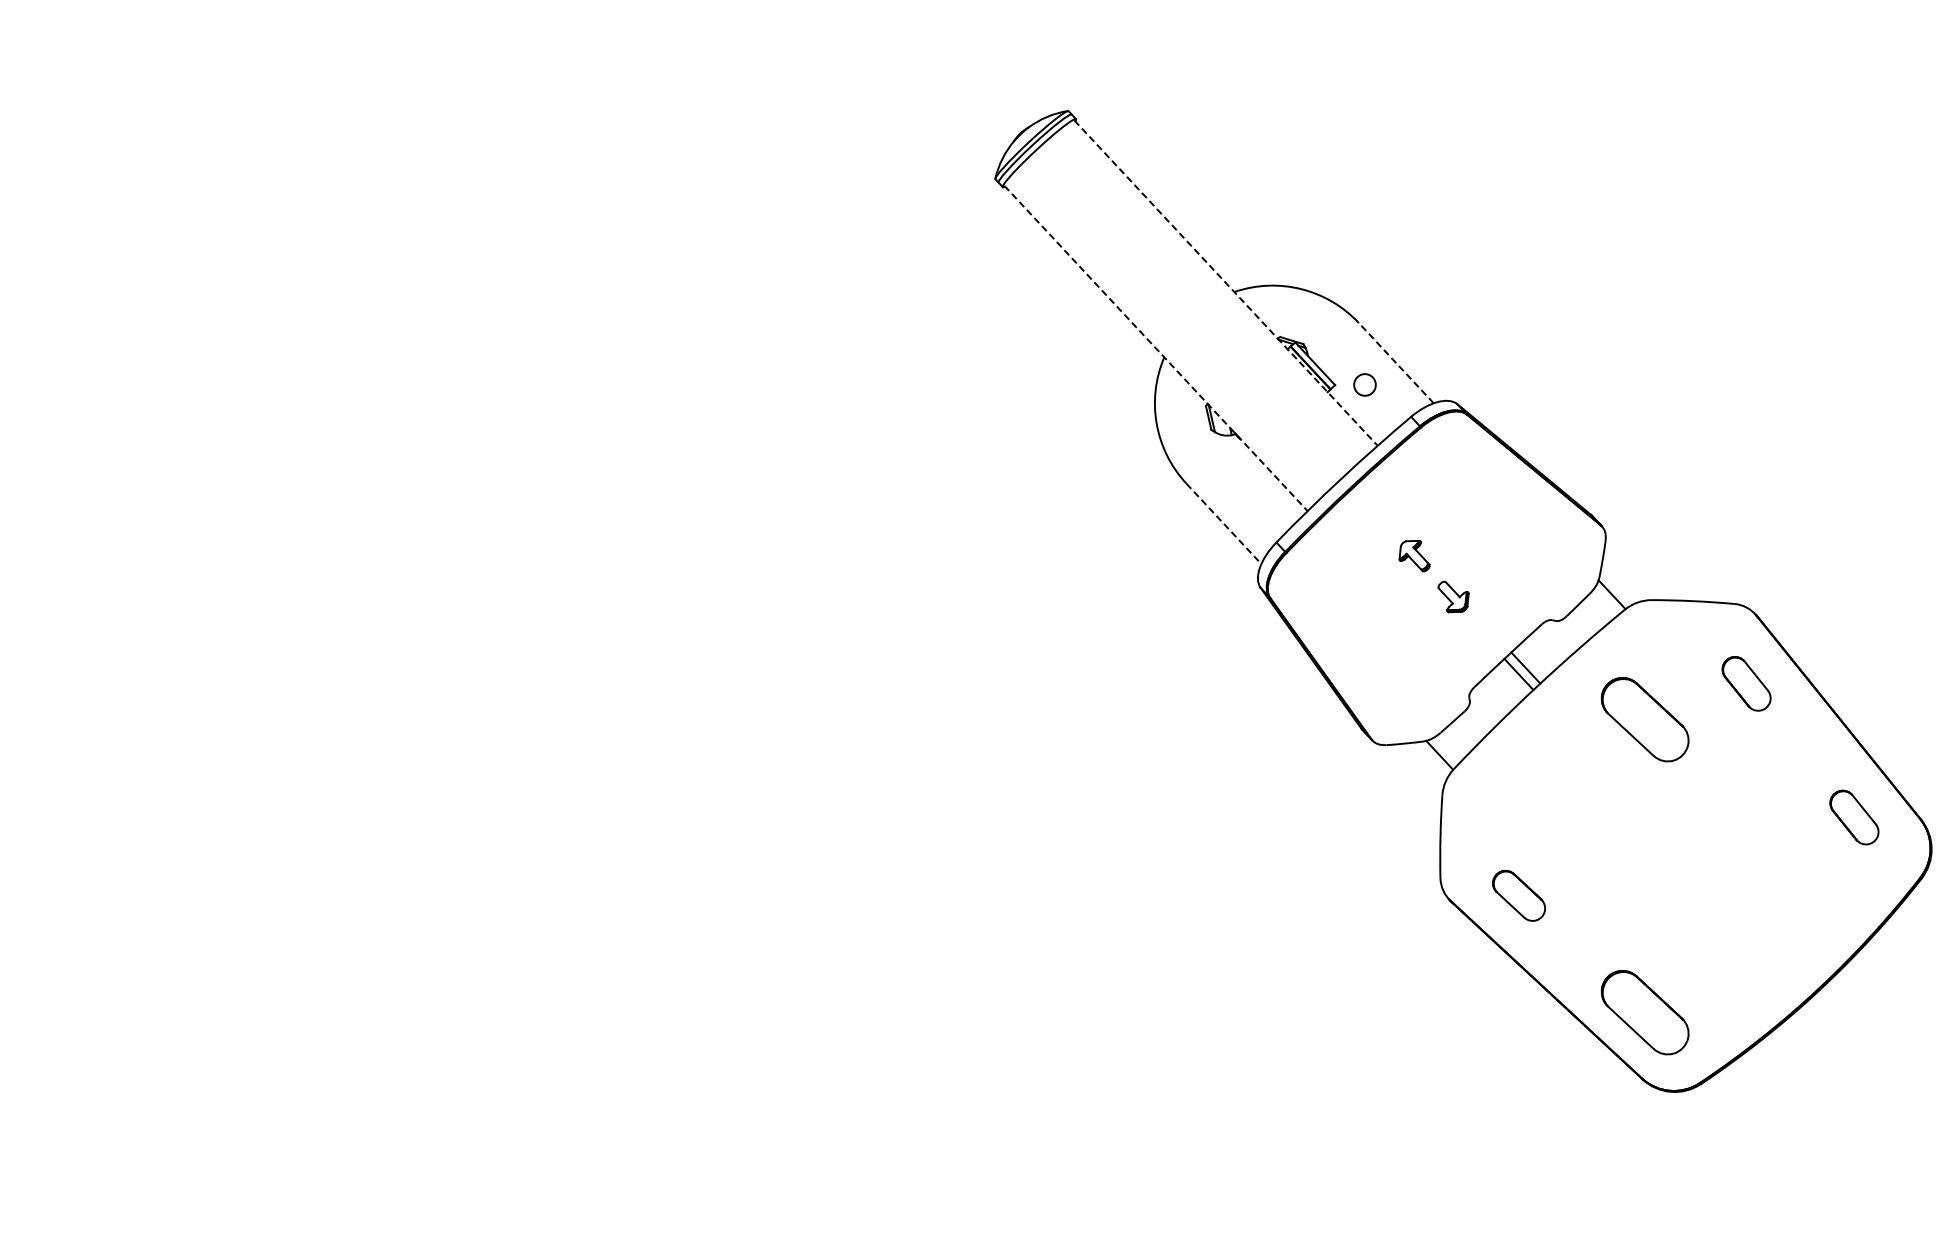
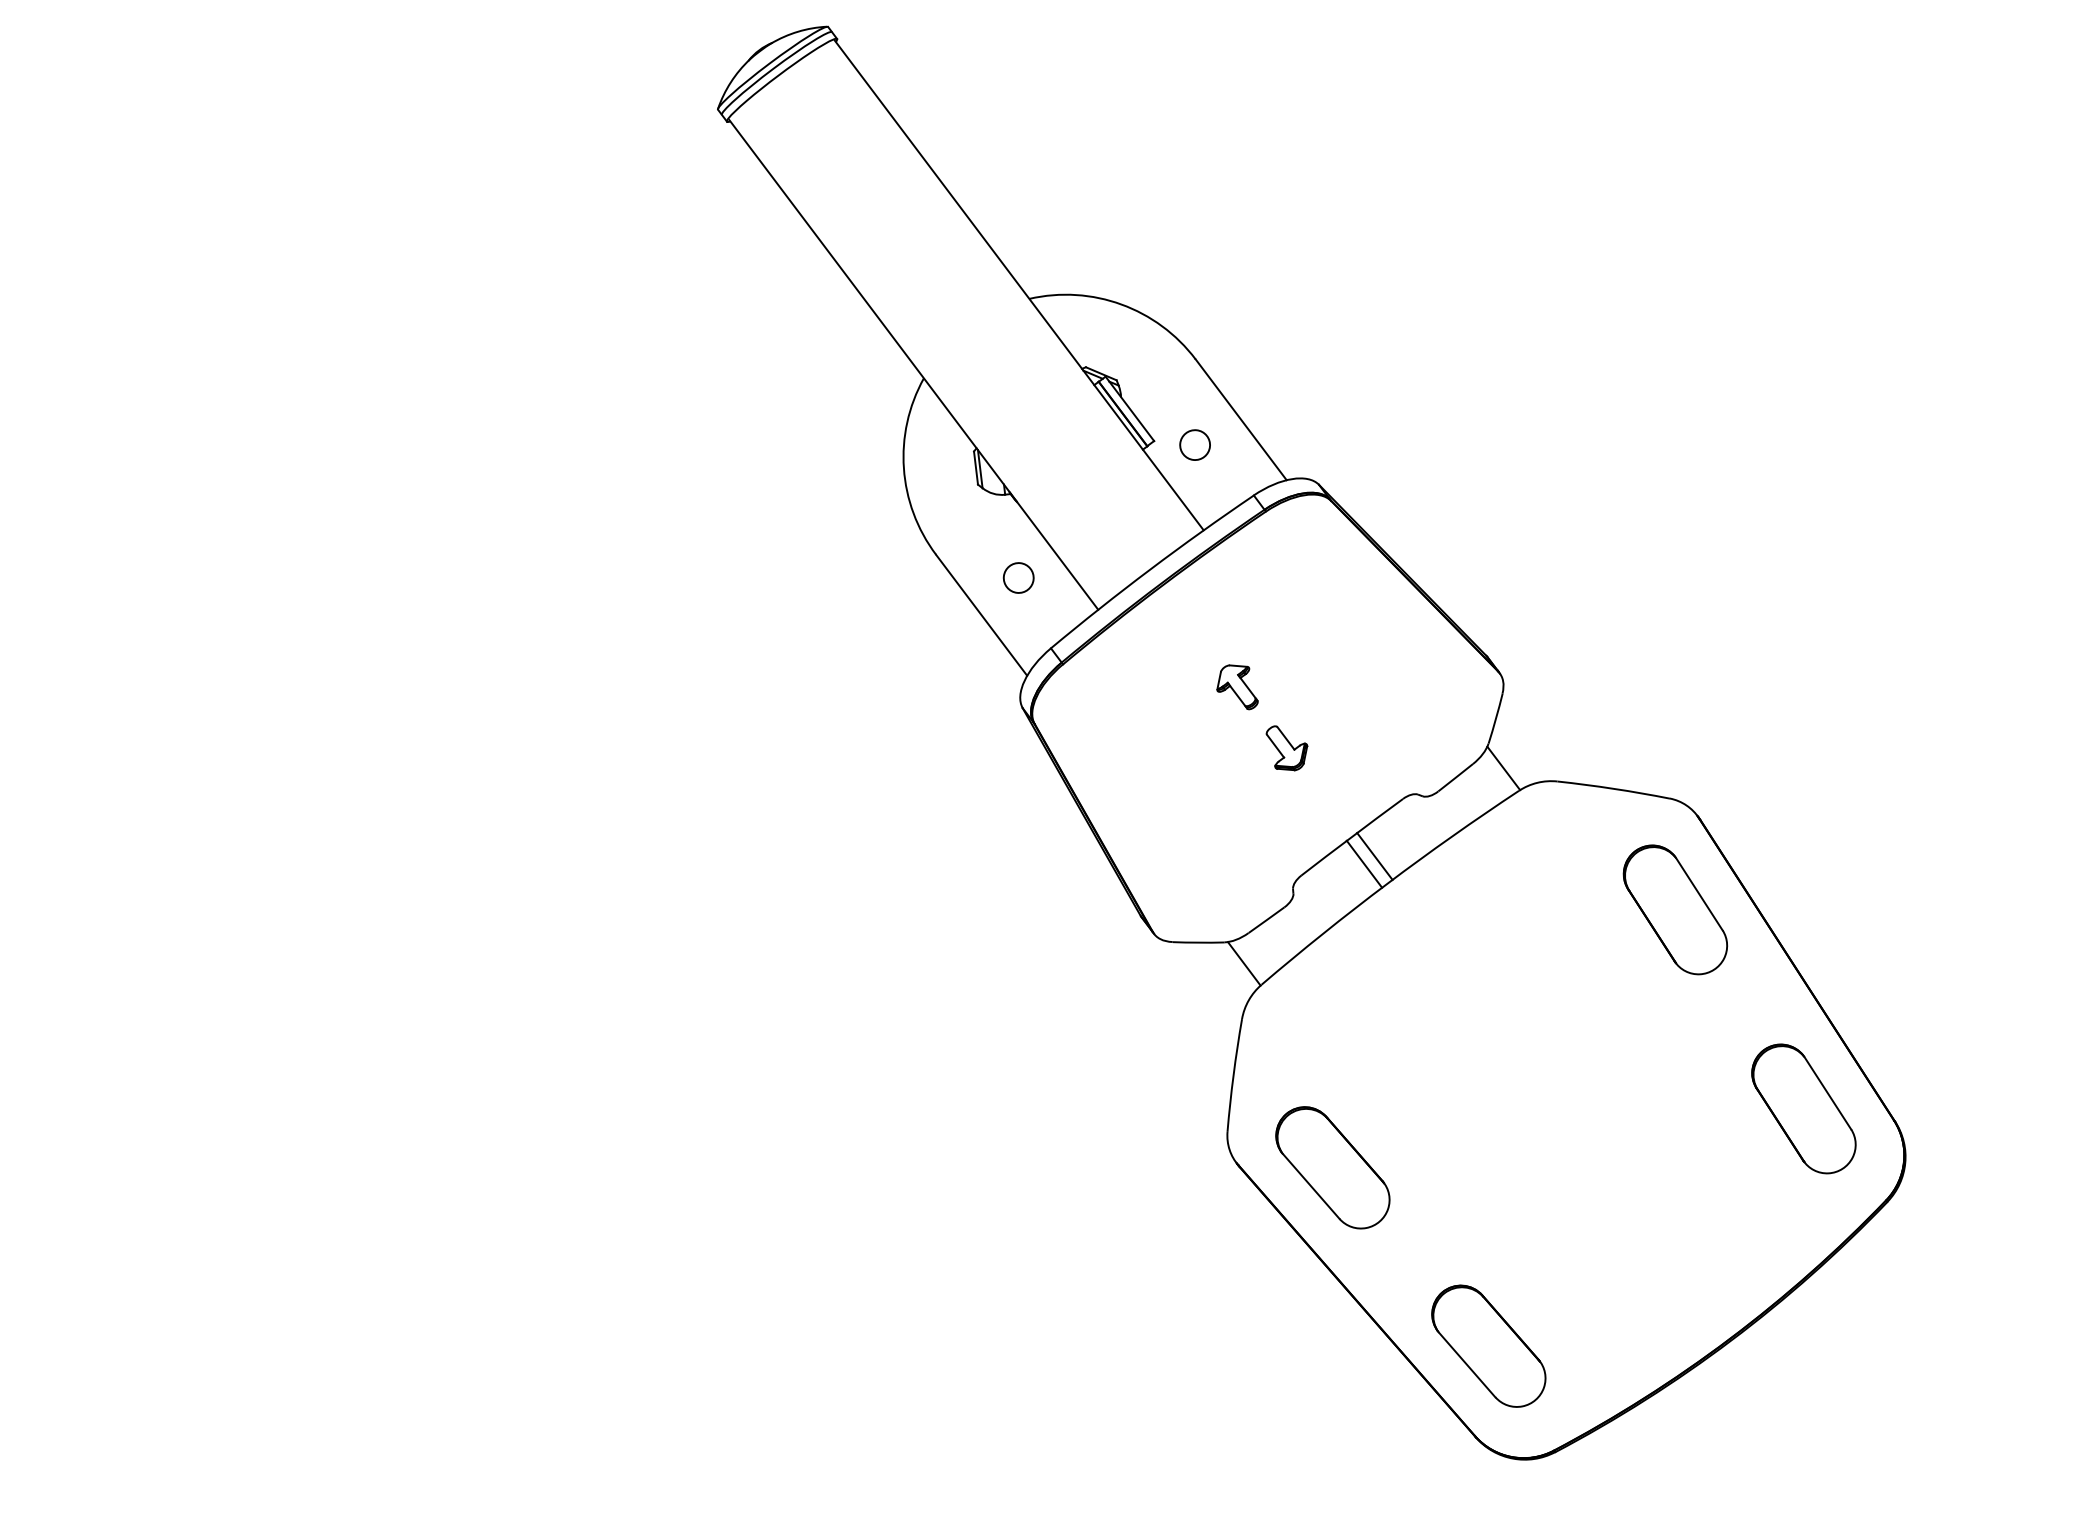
line: (1226, 283) -> (1019, 286), dashed -> solid
line: (1156, 348) -> (914, 365), dashed -> solid
line: (1396, 363) -> (1241, 420), dashed -> solid
circle: (1247, 493) -> (1018, 577), added
line: (1223, 523) -> (981, 614), dashed -> solid
part: (1746, 683) -> (1675, 909), size x1.67
part: (1644, 719) -> (1530, 944), removed
part: (1854, 817) -> (1804, 1108), size x1.67
part: (1518, 895) -> (1332, 1167), size x1.67

